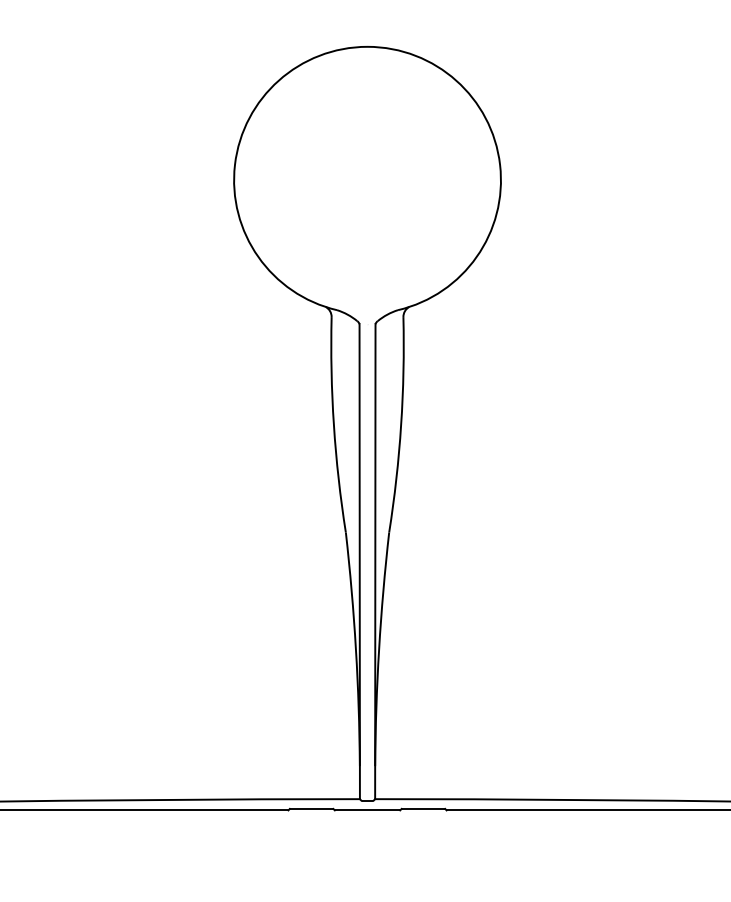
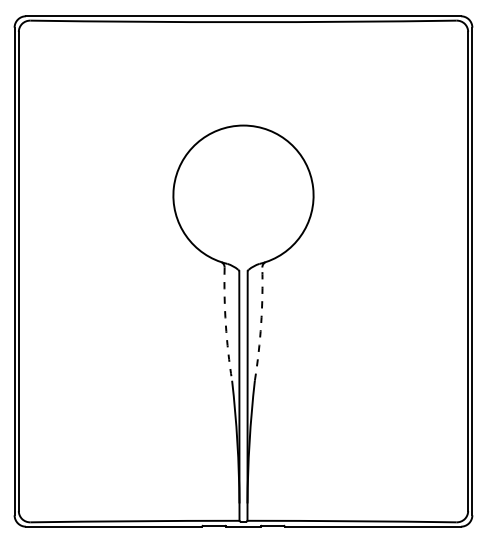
arc: (333, 425) -> (225, 324), solid -> dashed
arc: (401, 425) -> (261, 324), solid -> dashed

